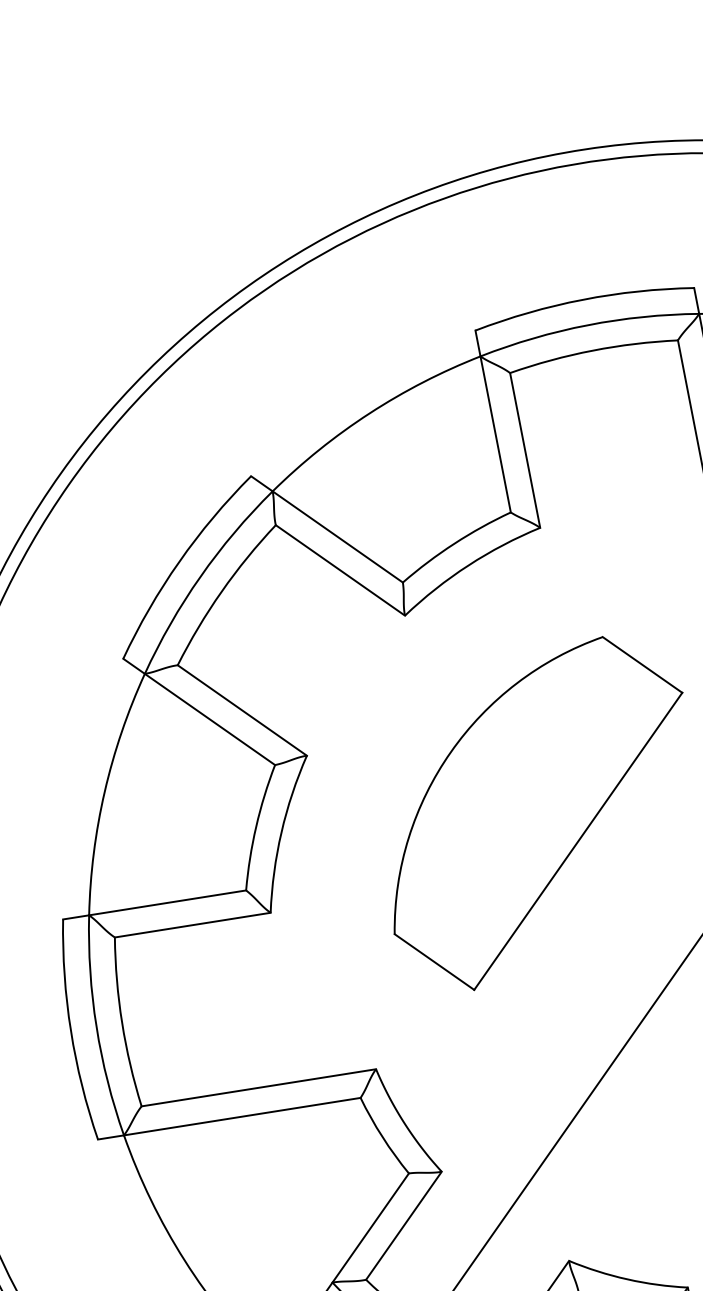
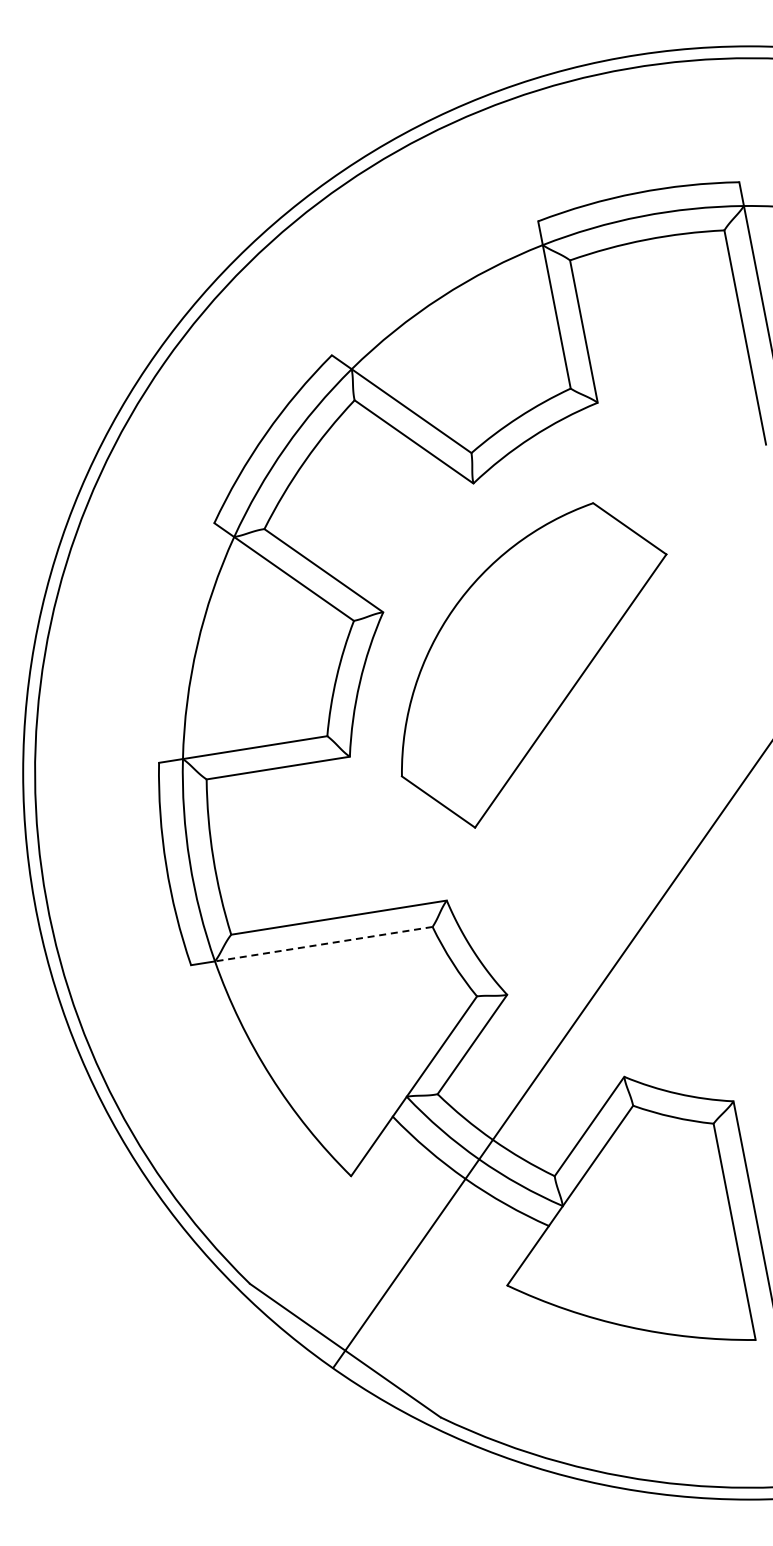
part: (537, 813) -> (533, 665), moved
line: (241, 1116) -> (323, 944), solid -> dashed

